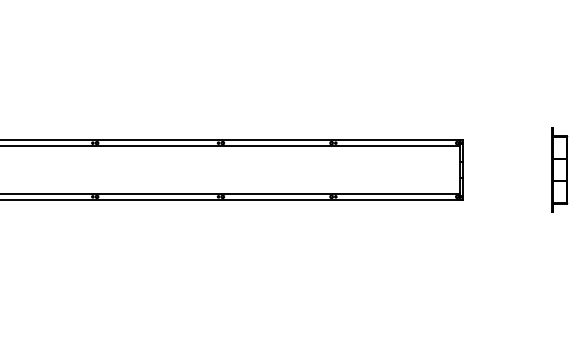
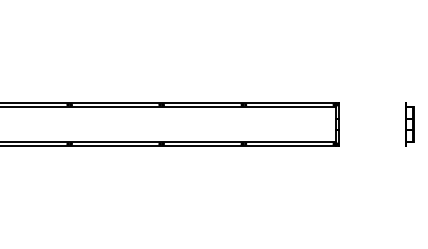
part: (559, 170) -> (409, 124), size x0.71

